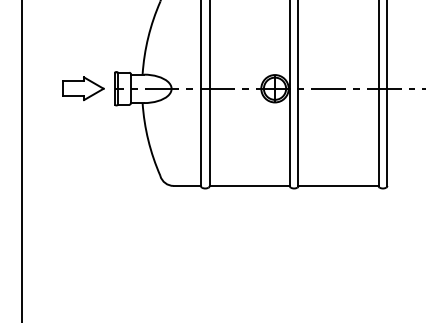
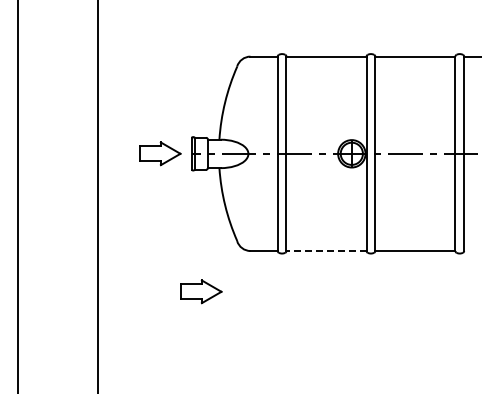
line: (249, 185) -> (326, 250), solid -> dashed
part: (124, 226) -> (201, 291), added

